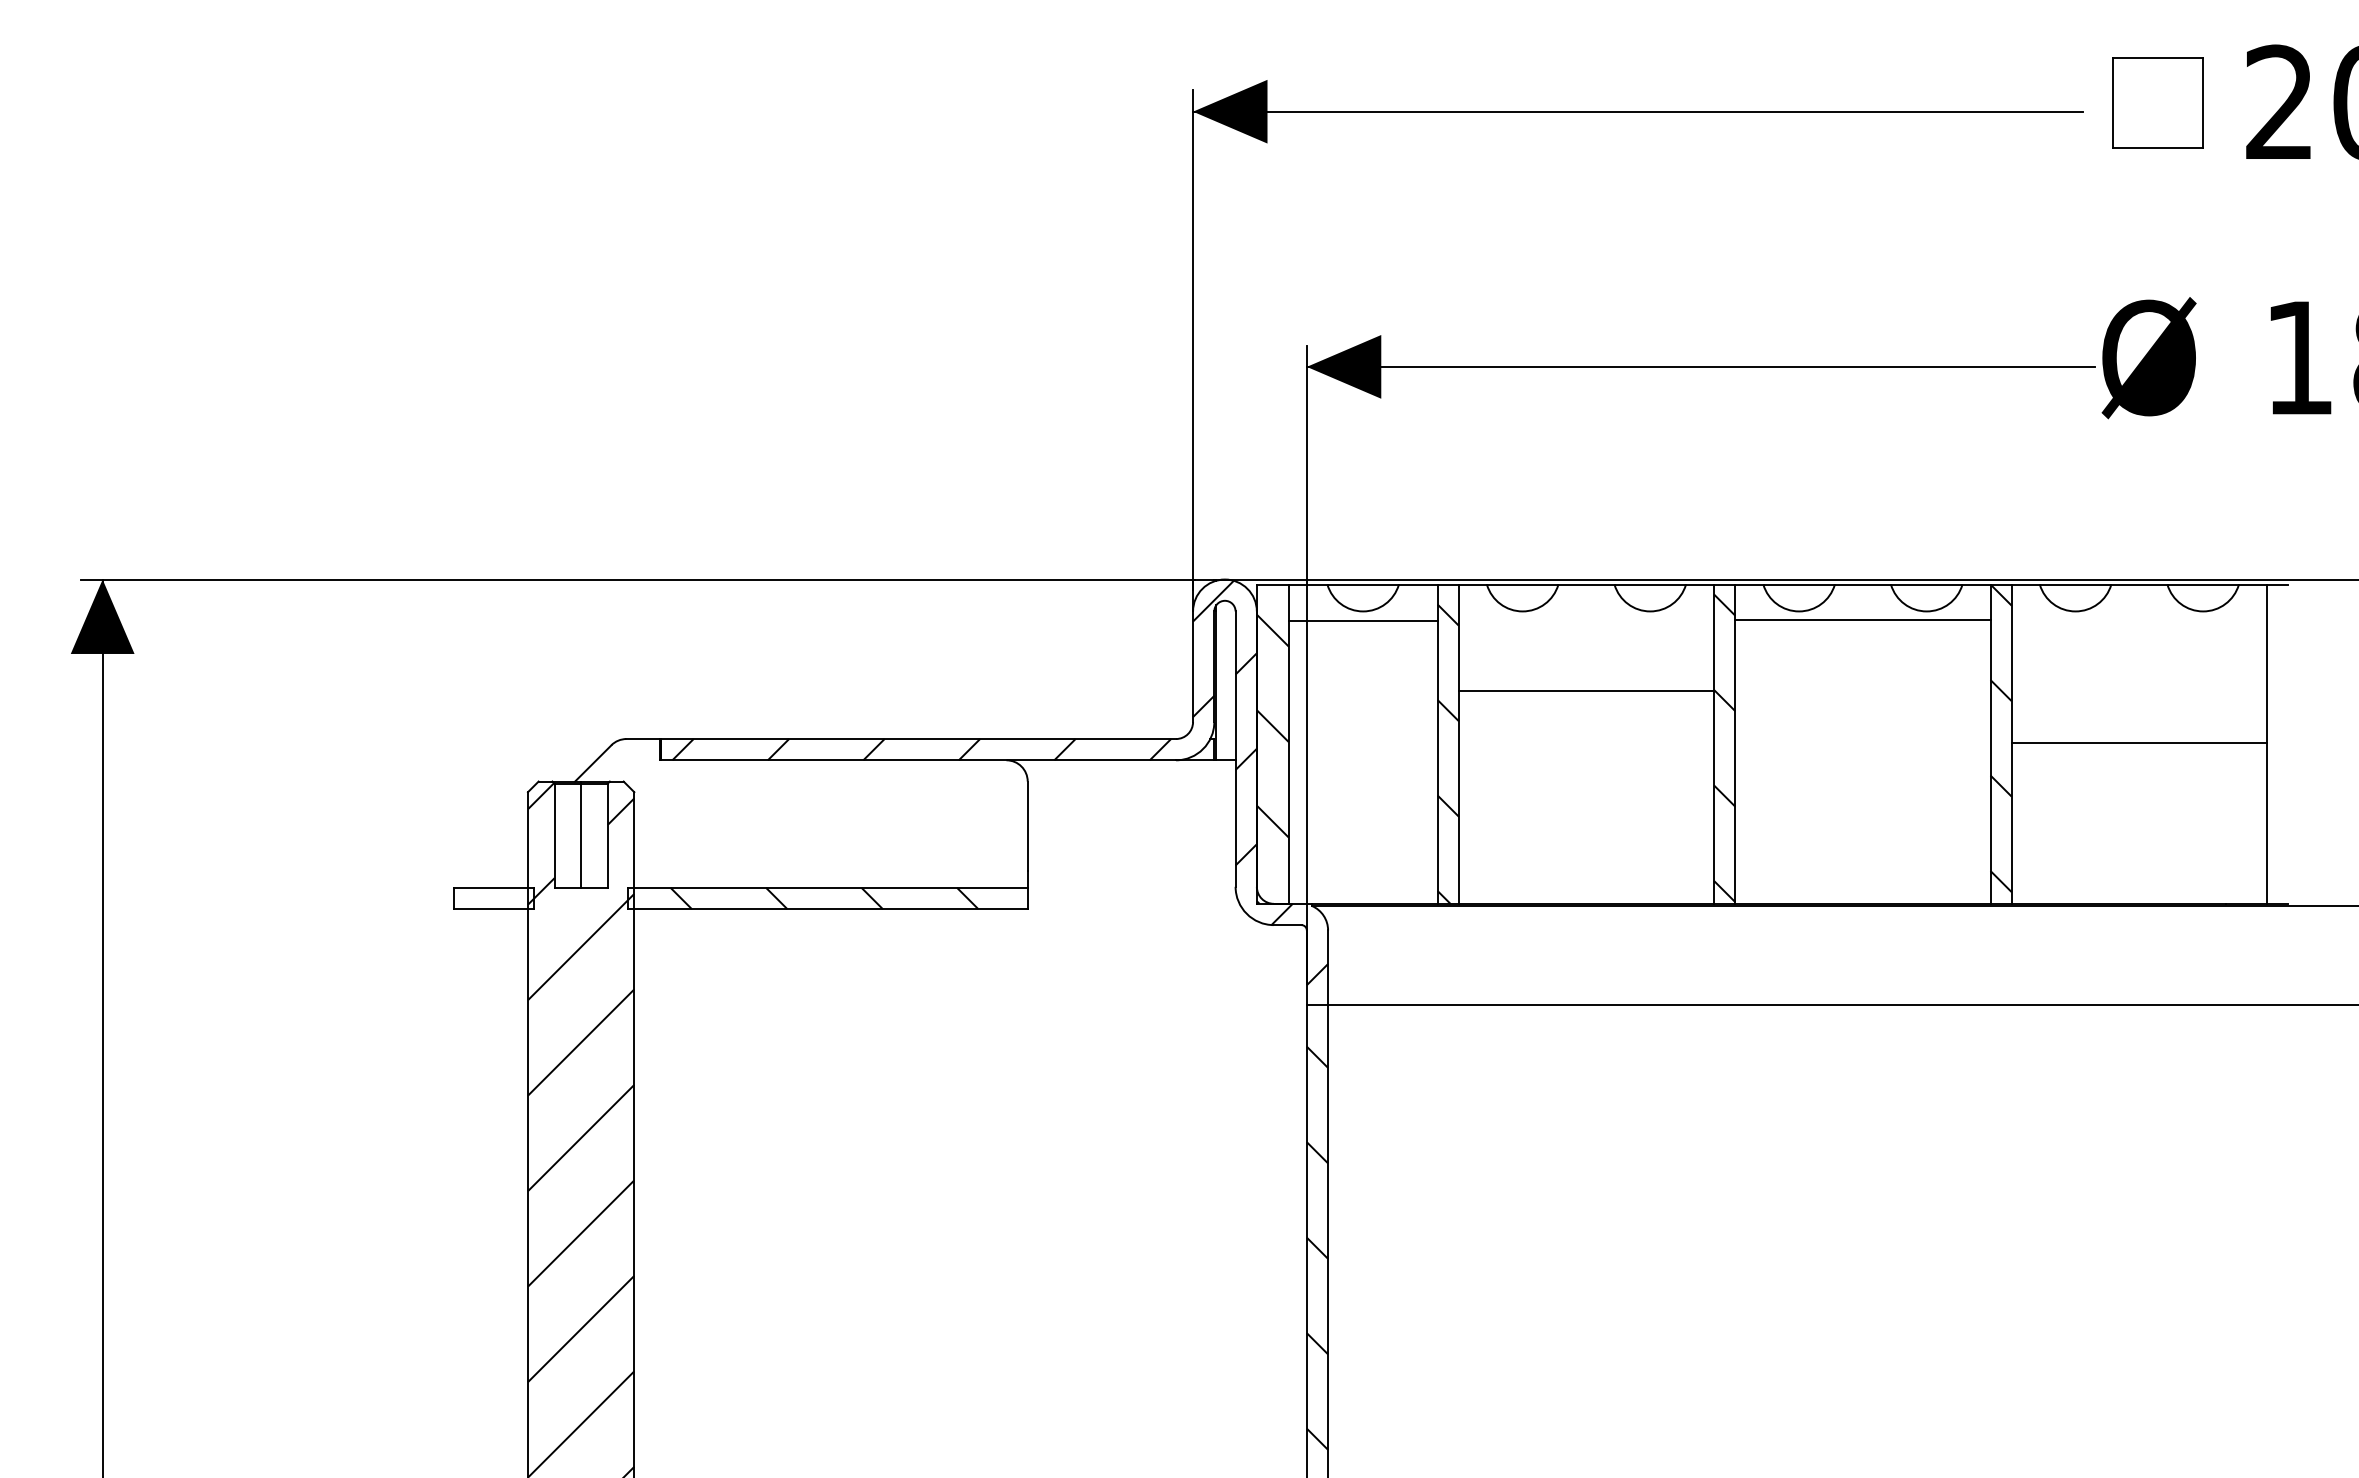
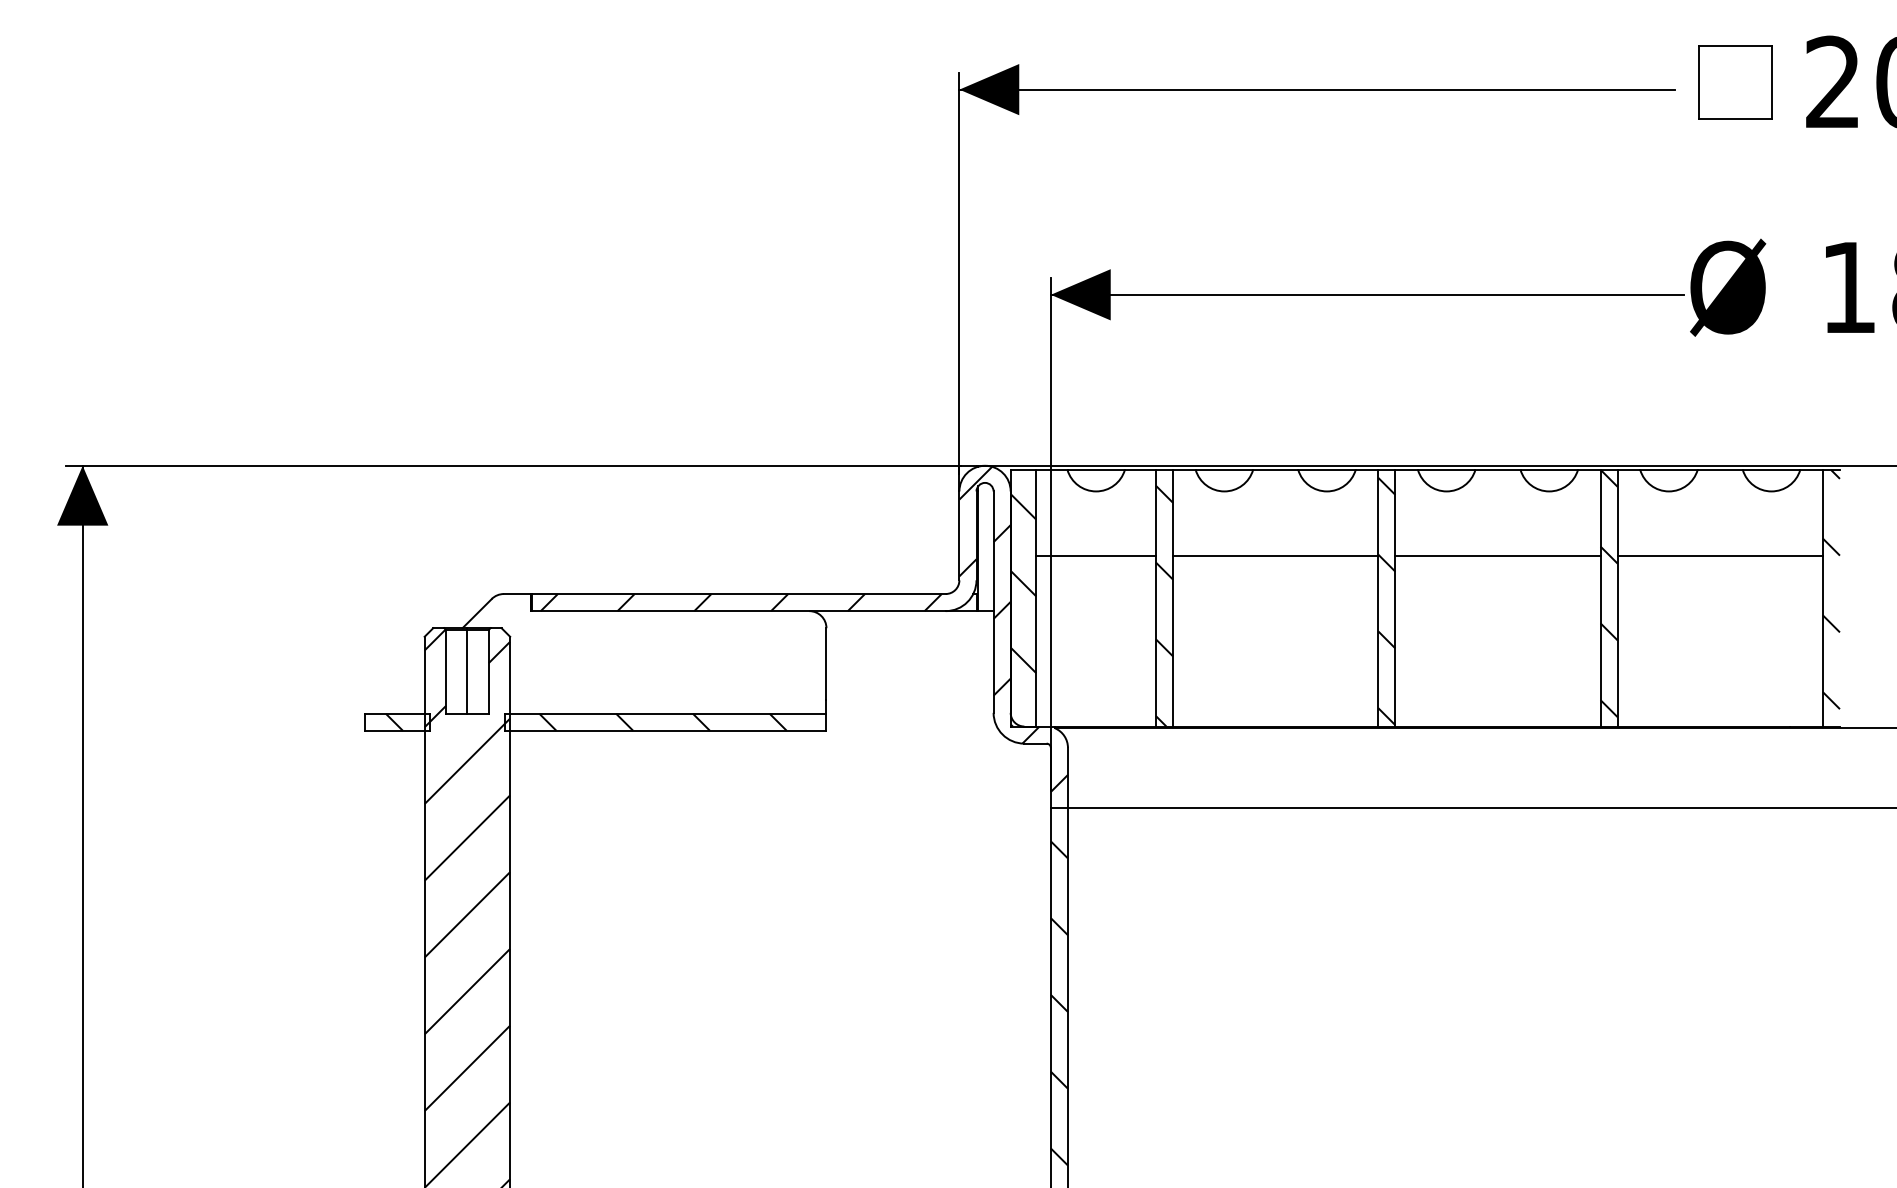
line: (1862, 620) -> (1497, 555), moved
line: (1362, 621) -> (1095, 555), moved
hatch: (2277, 733) -> (1831, 589), added
line: (2138, 743) -> (1719, 555), moved
hatch: (489, 898) -> (393, 722), added

